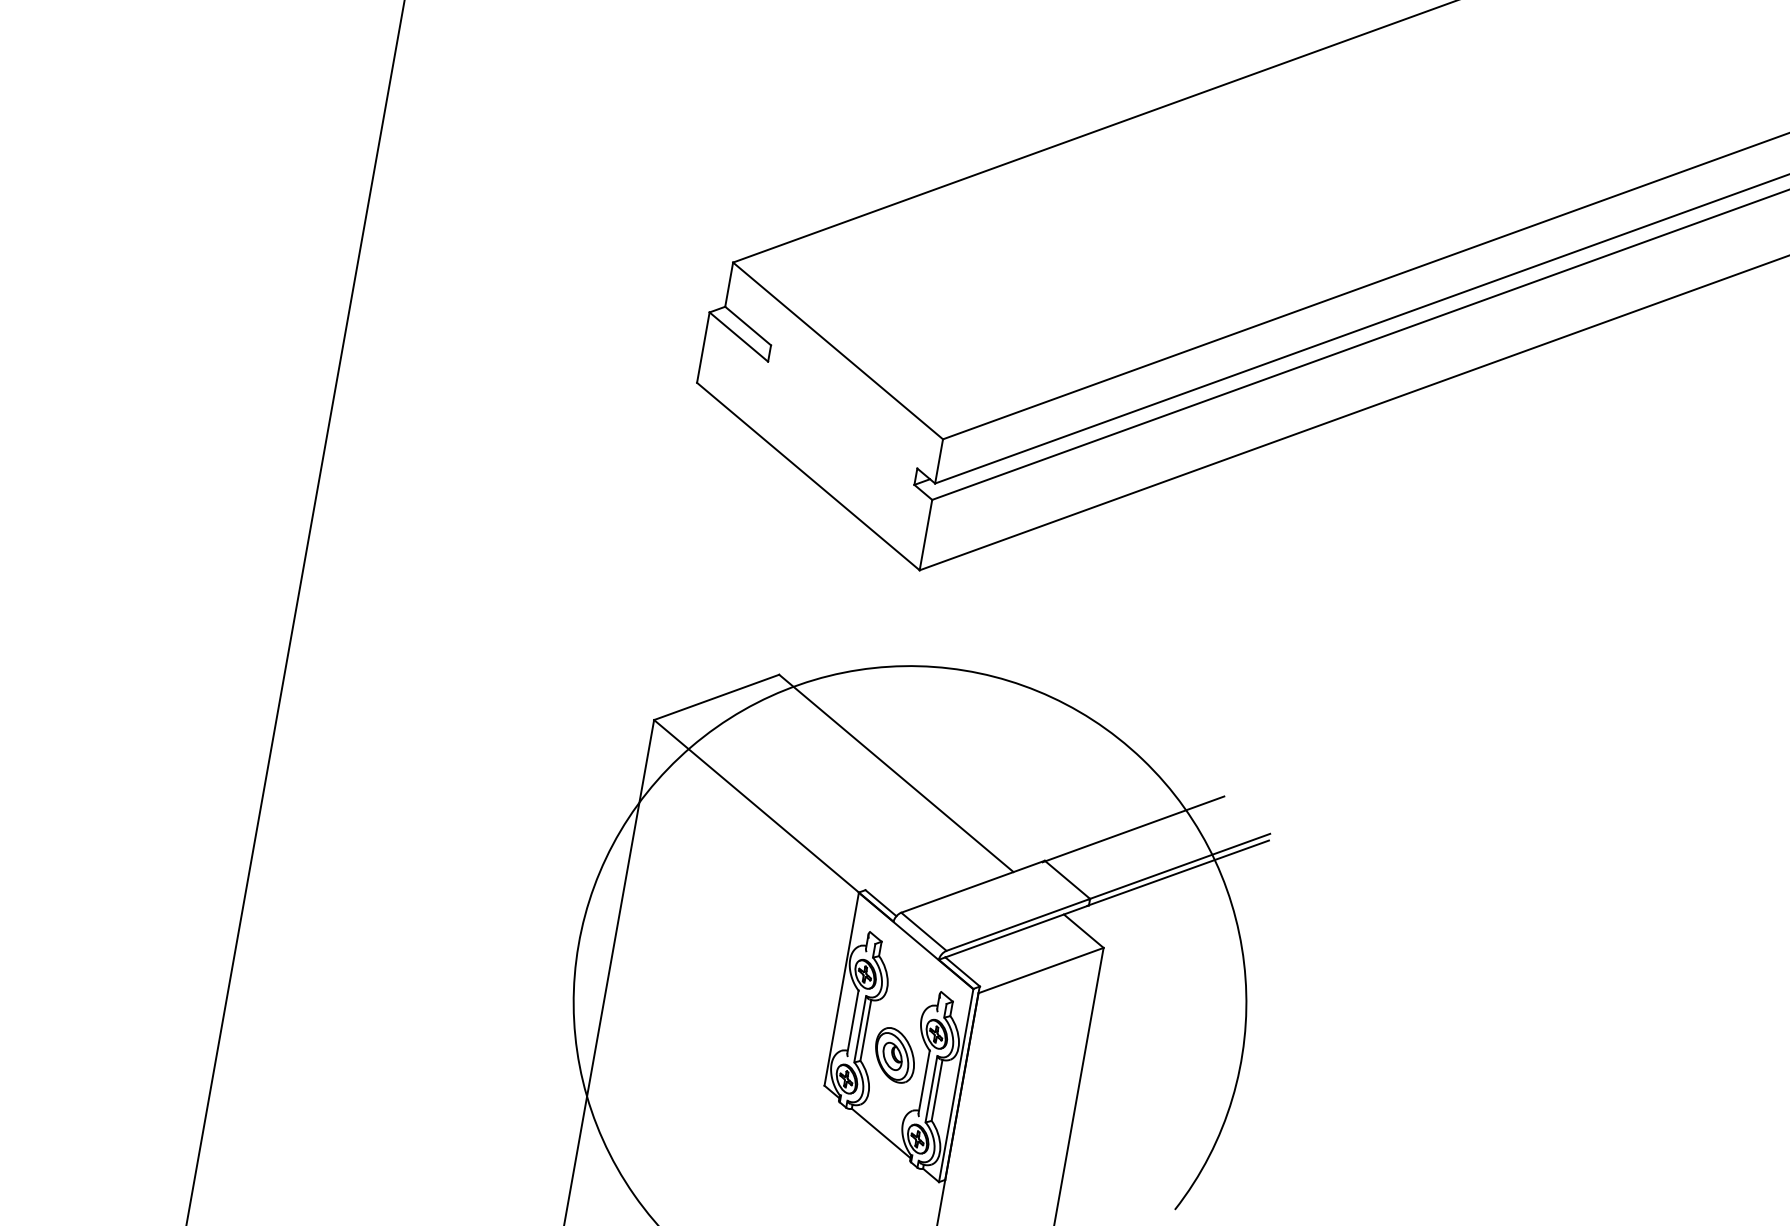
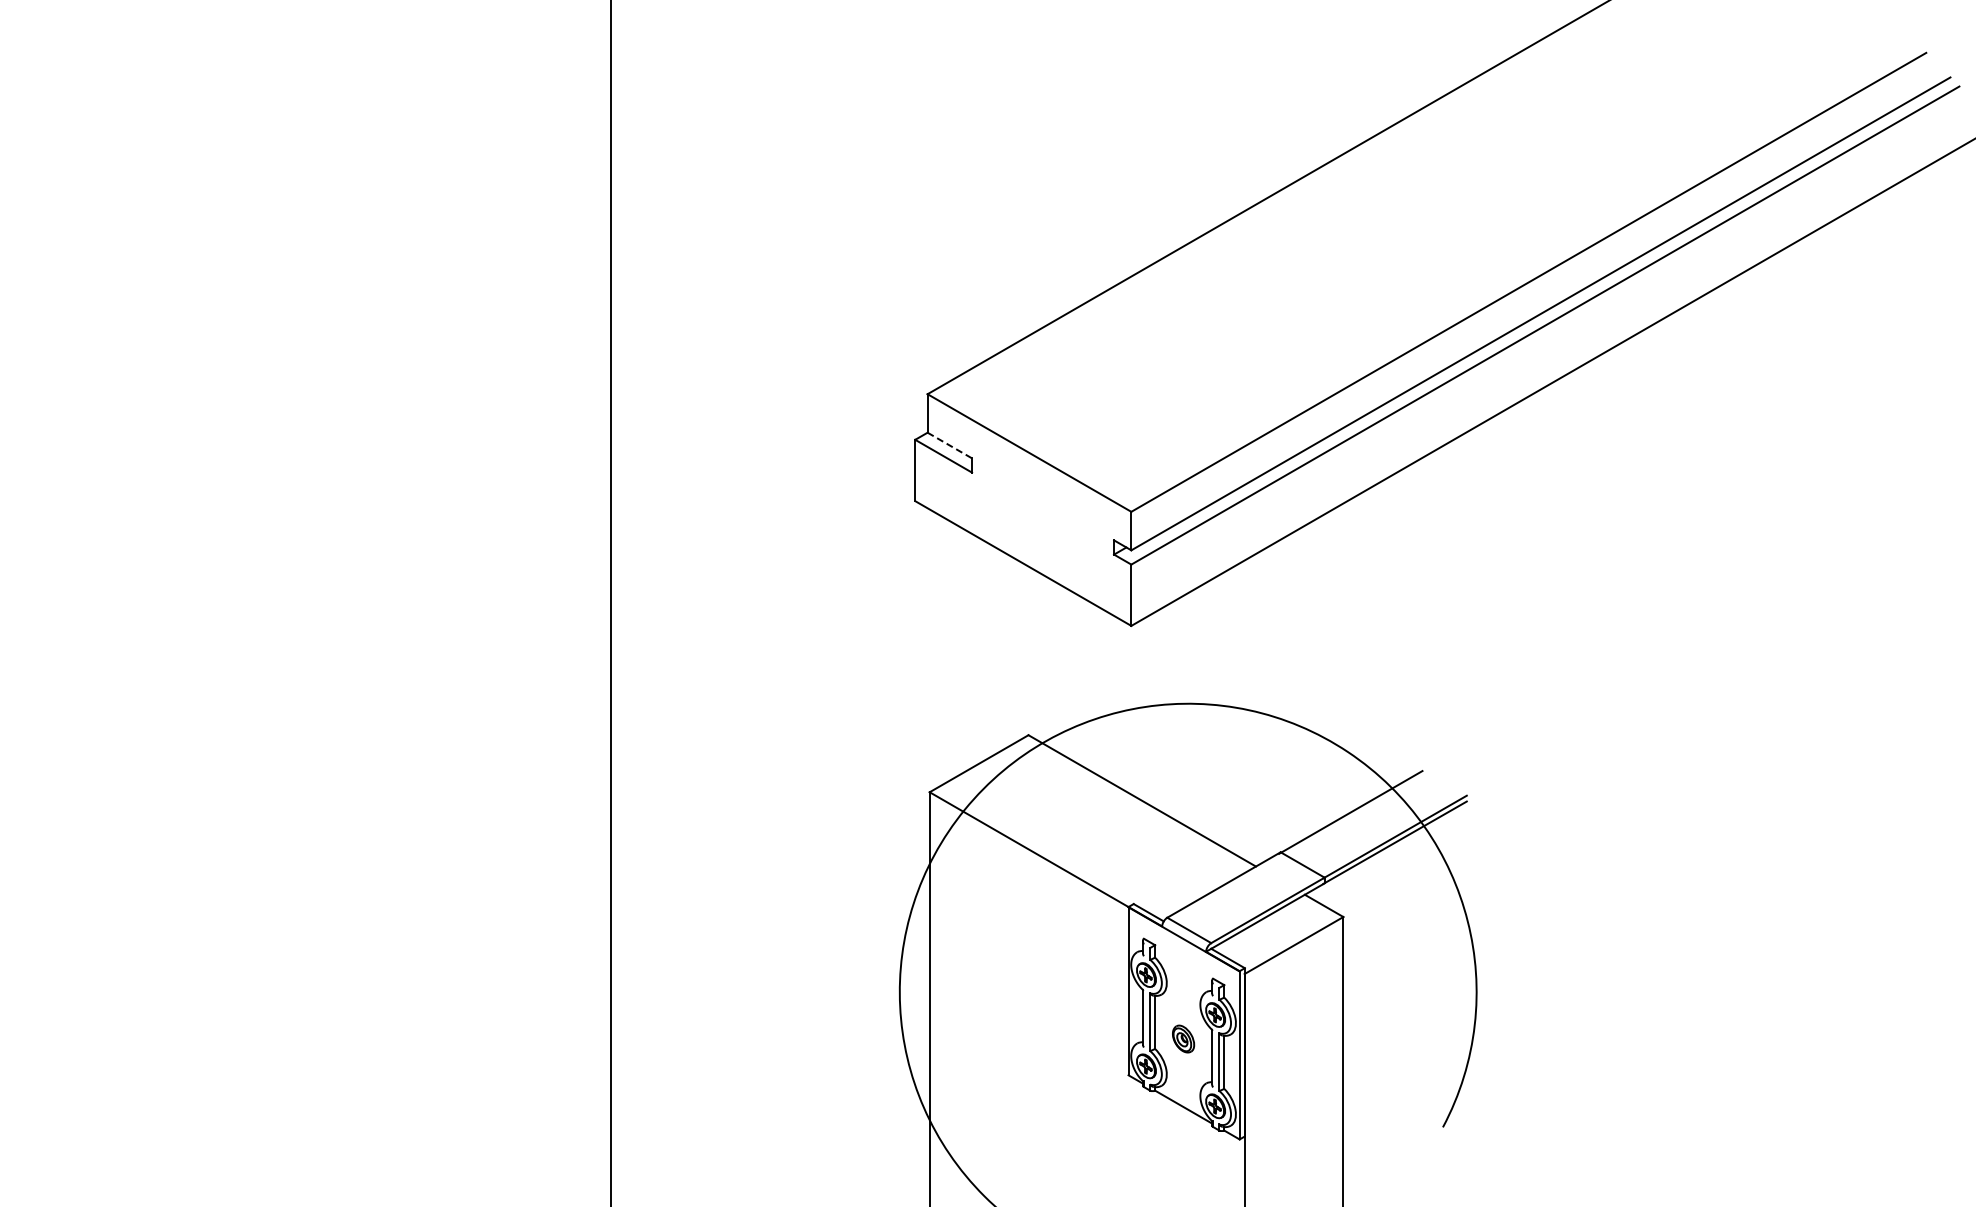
line: (747, 325) -> (949, 445), solid -> dashed
part: (895, 1054) -> (1183, 1038), size x0.6

